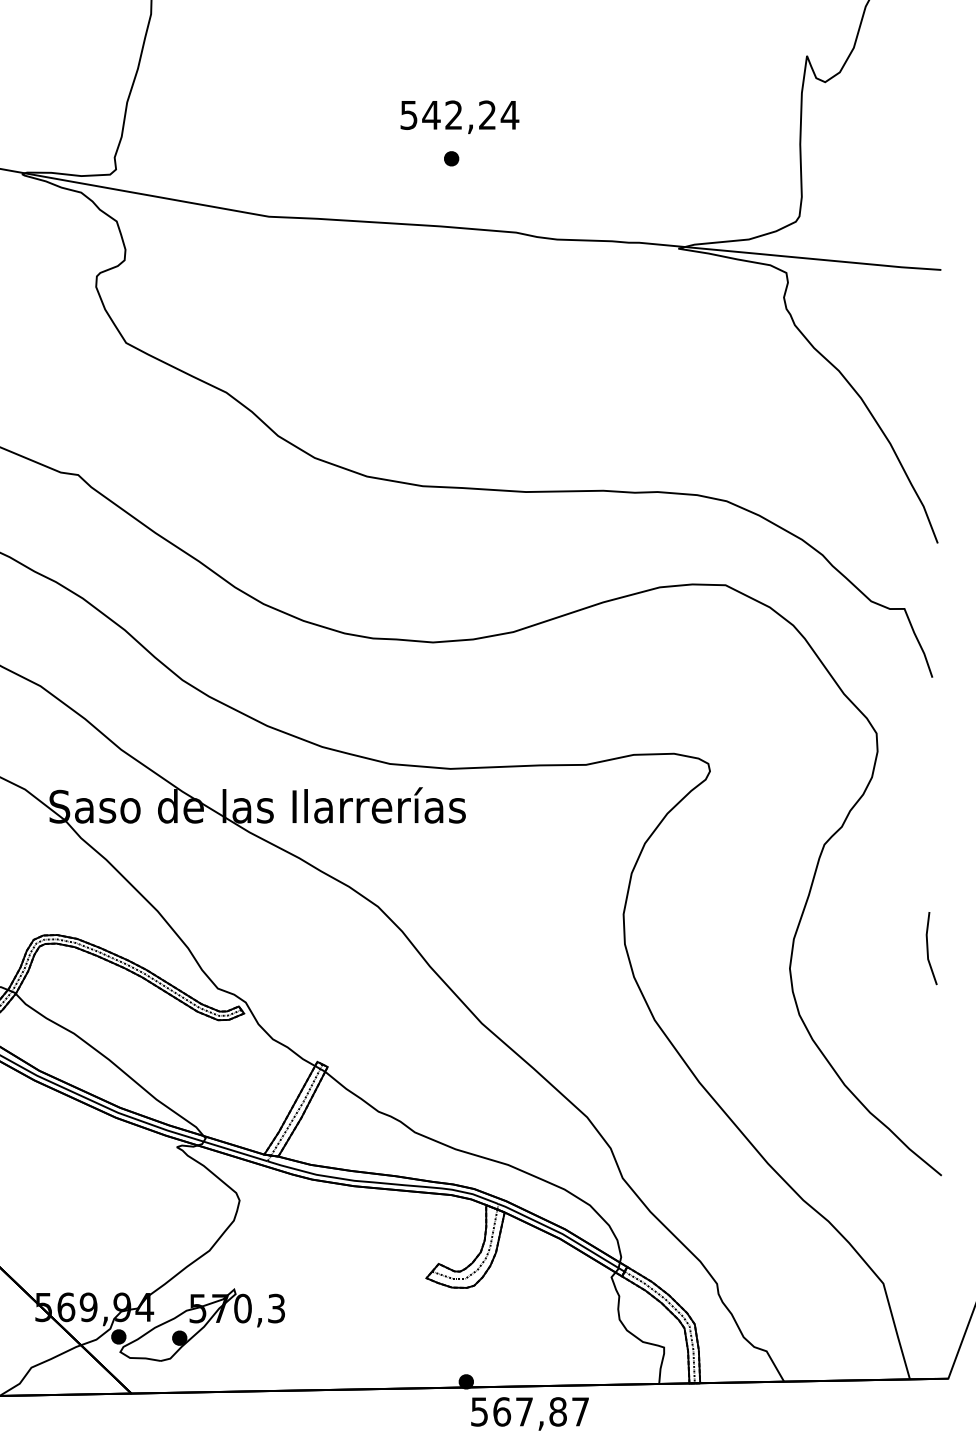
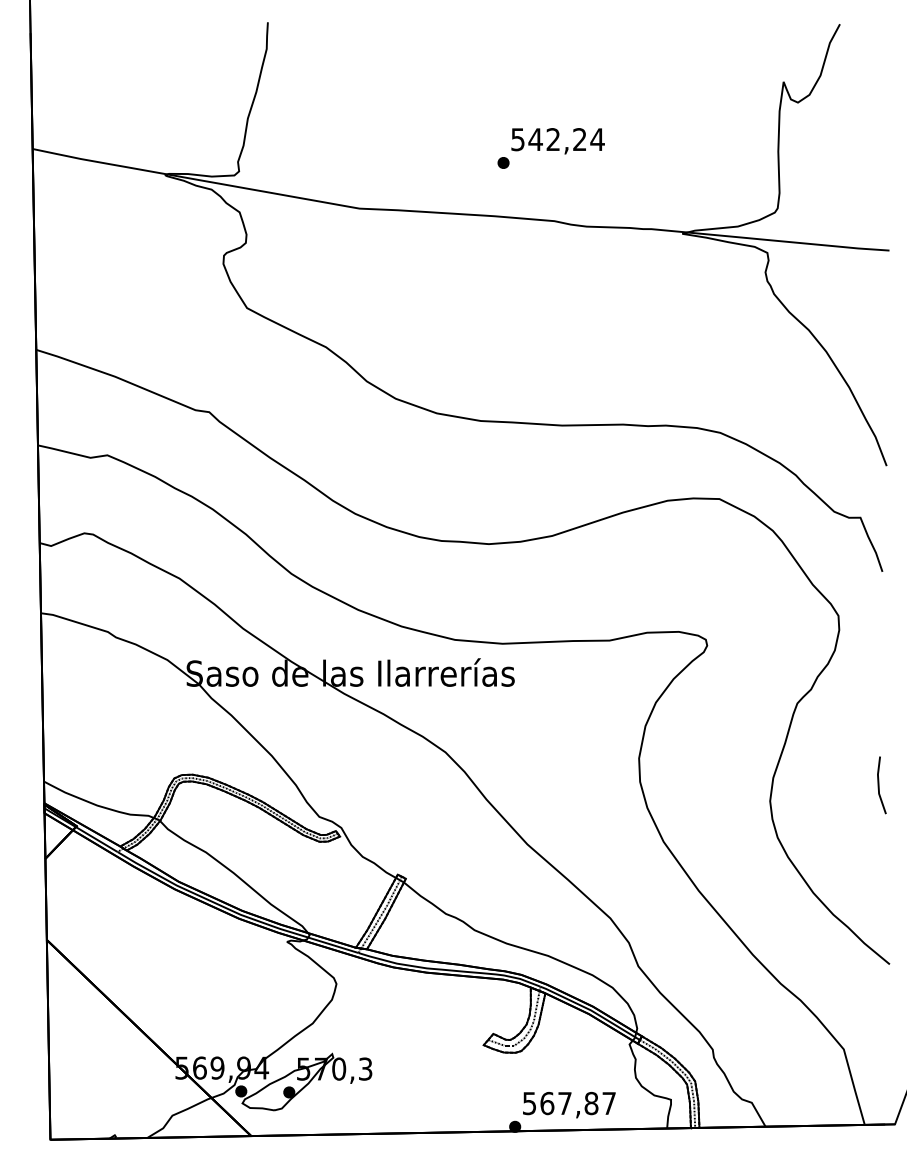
text: (459, 117) -> (557, 141), moved
text: (530, 1414) -> (569, 1105), moved

